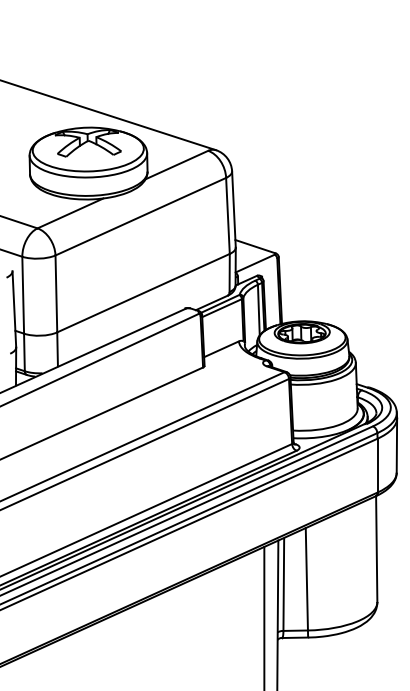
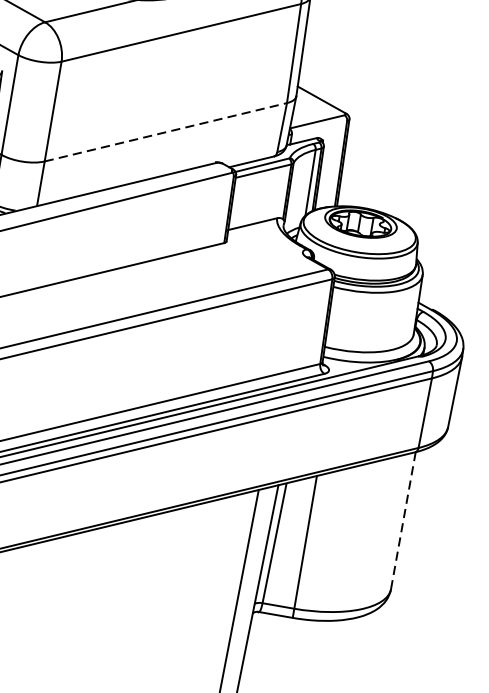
line: (143, 293) -> (165, 132), solid -> dashed
line: (376, 549) -> (402, 521), solid -> dashed

